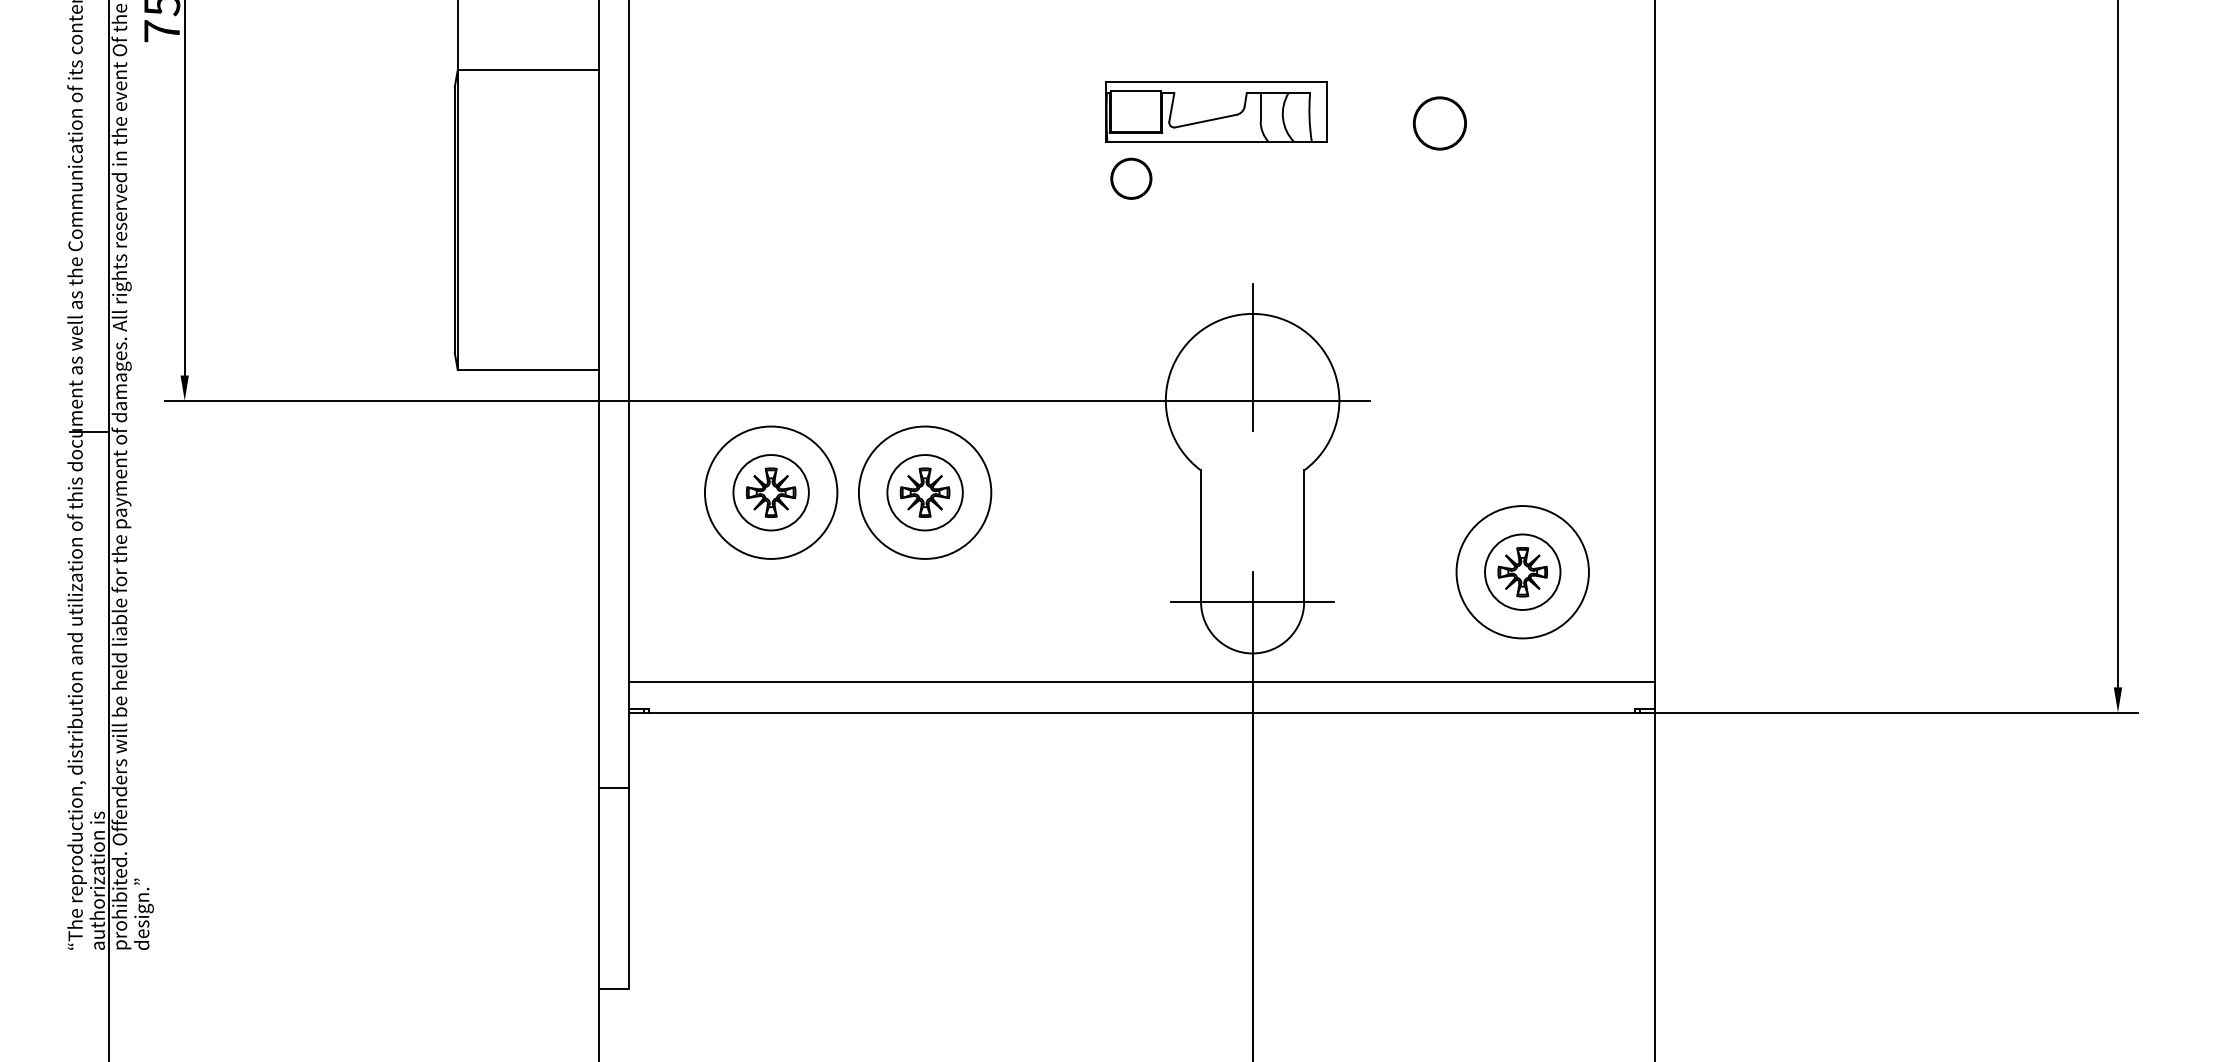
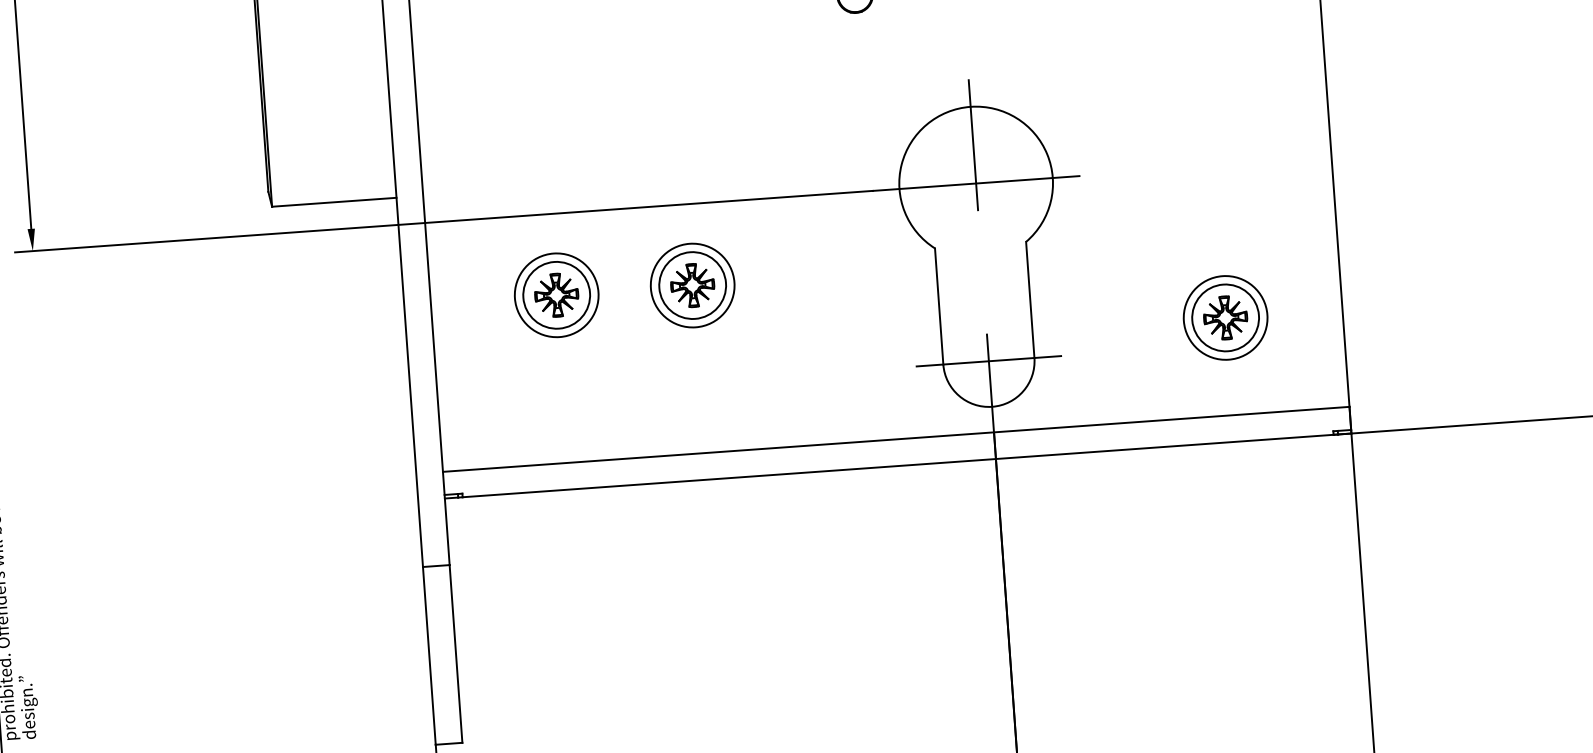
circle: (770, 492) -> (556, 295), size x0.71
circle: (924, 492) -> (692, 285), size x0.71
circle: (1522, 571) -> (1225, 317), size x0.71

